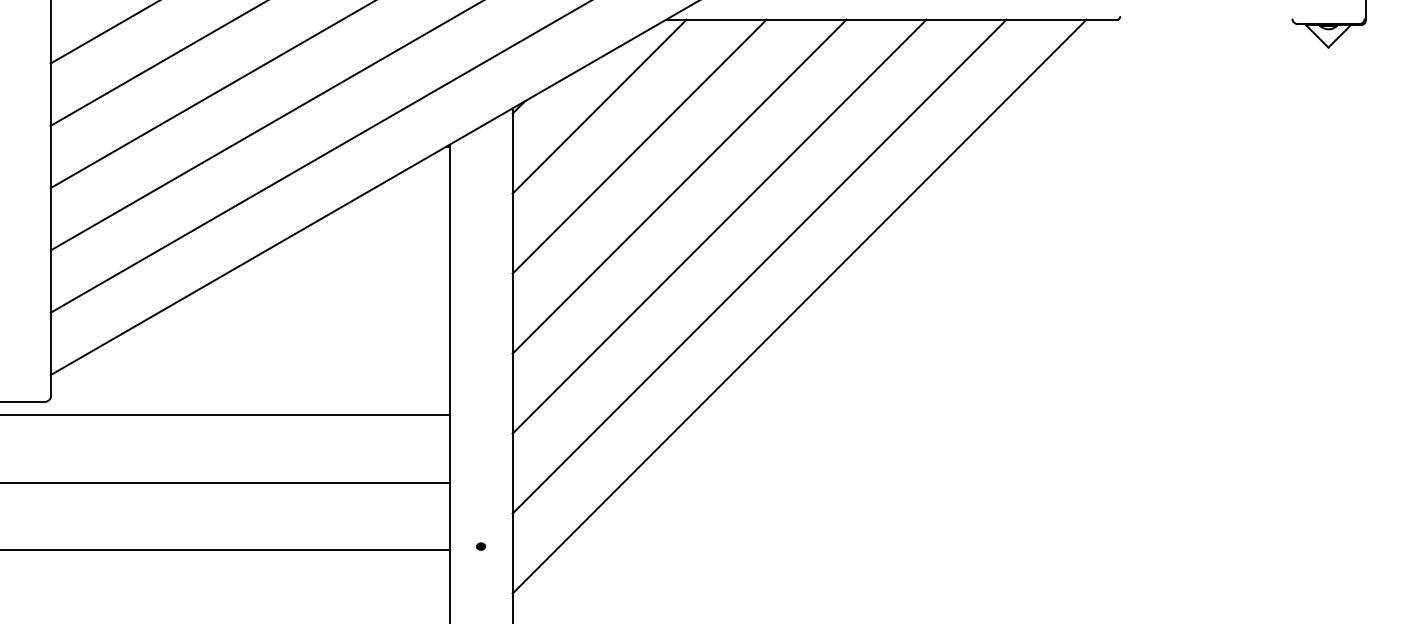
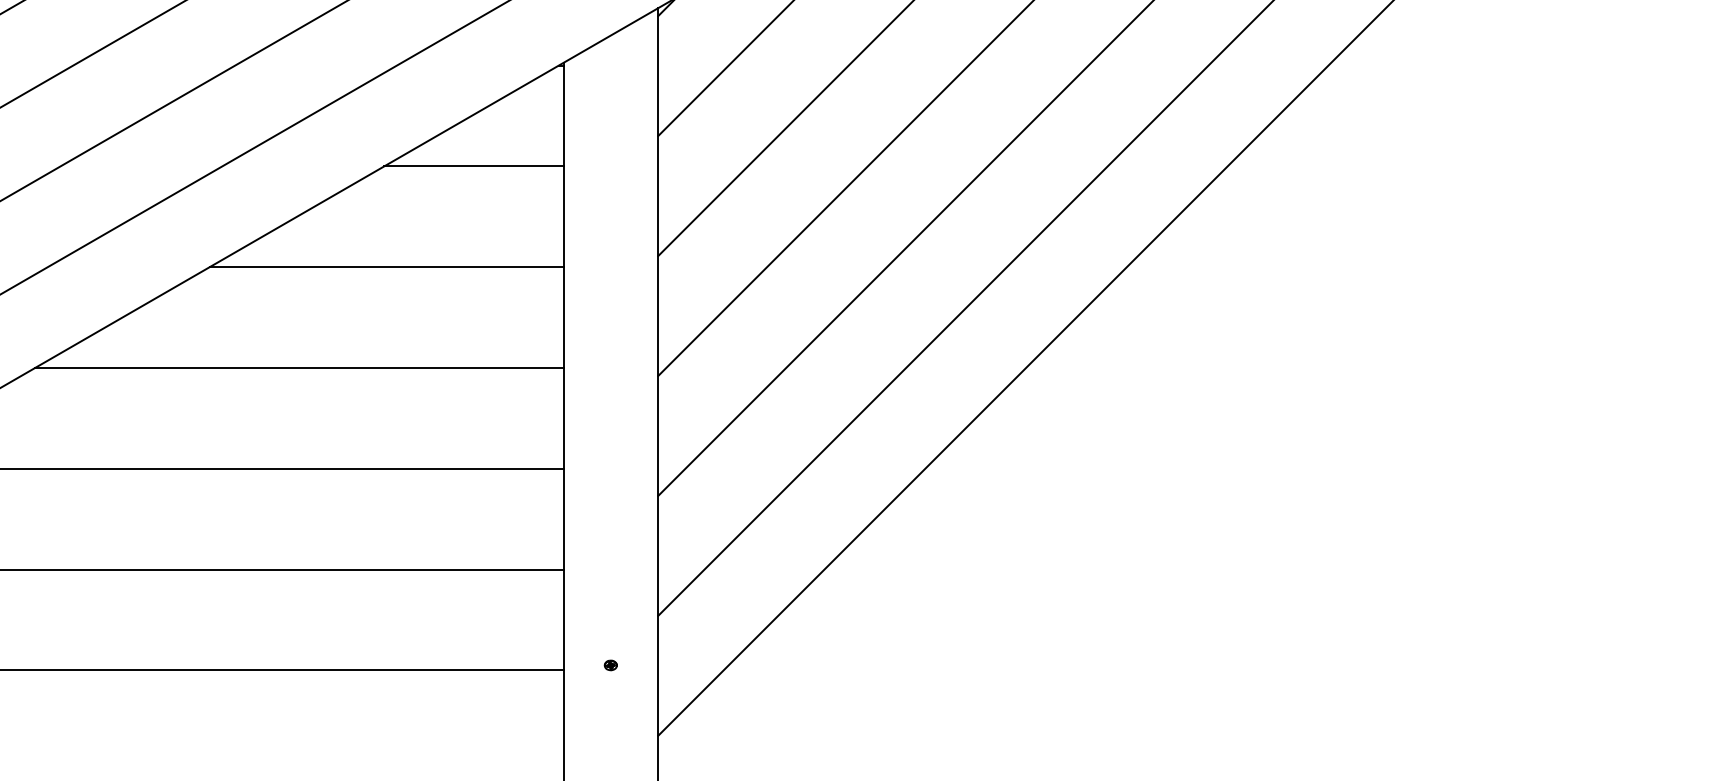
line: (389, 213) -> (473, 165), added
line: (331, 281) -> (386, 267), added
line: (273, 348) -> (299, 368), added

